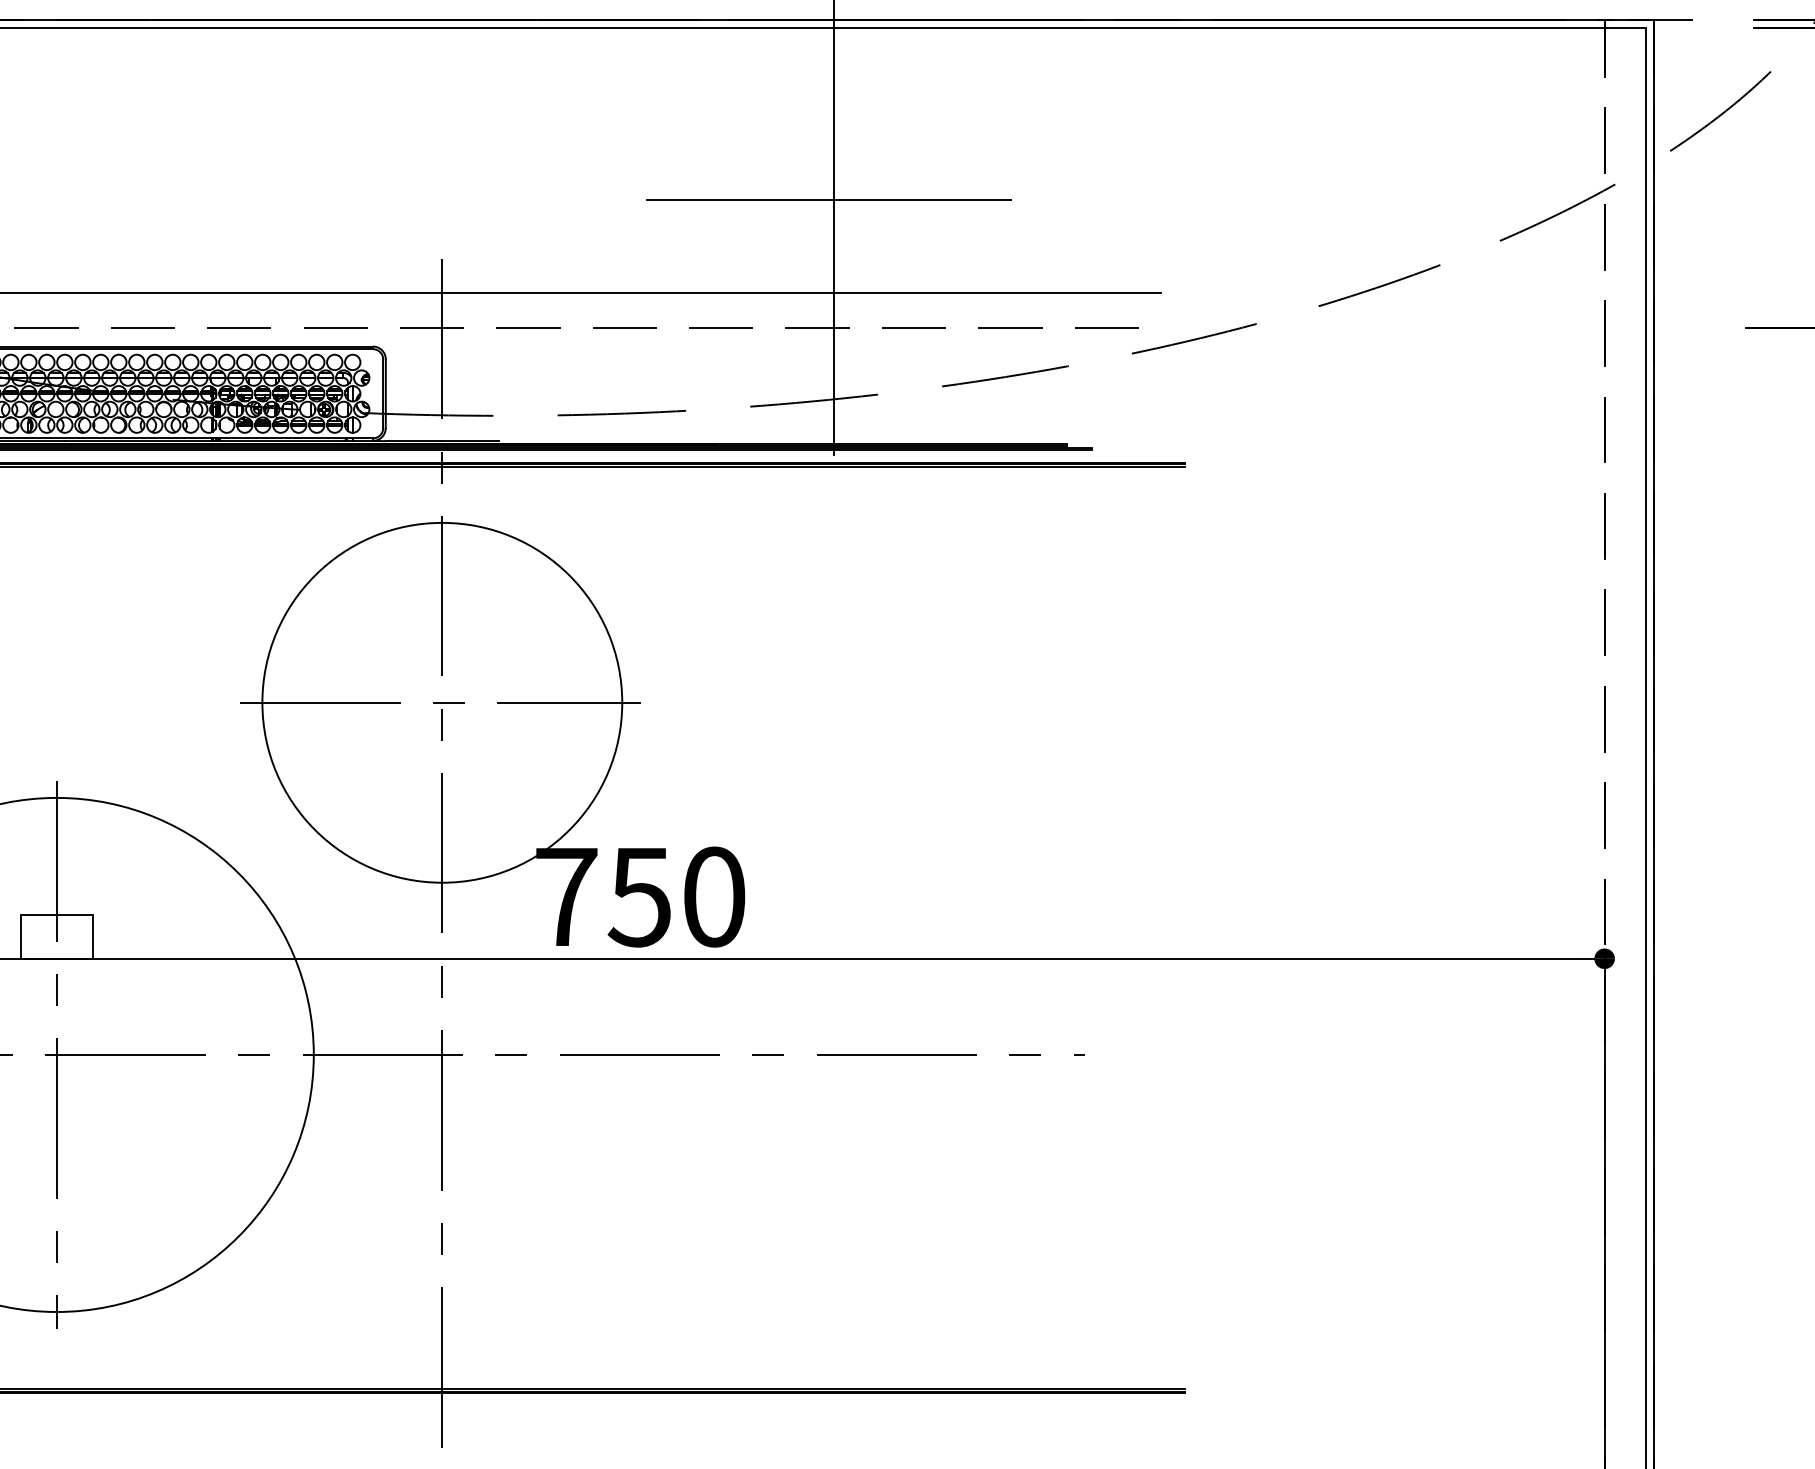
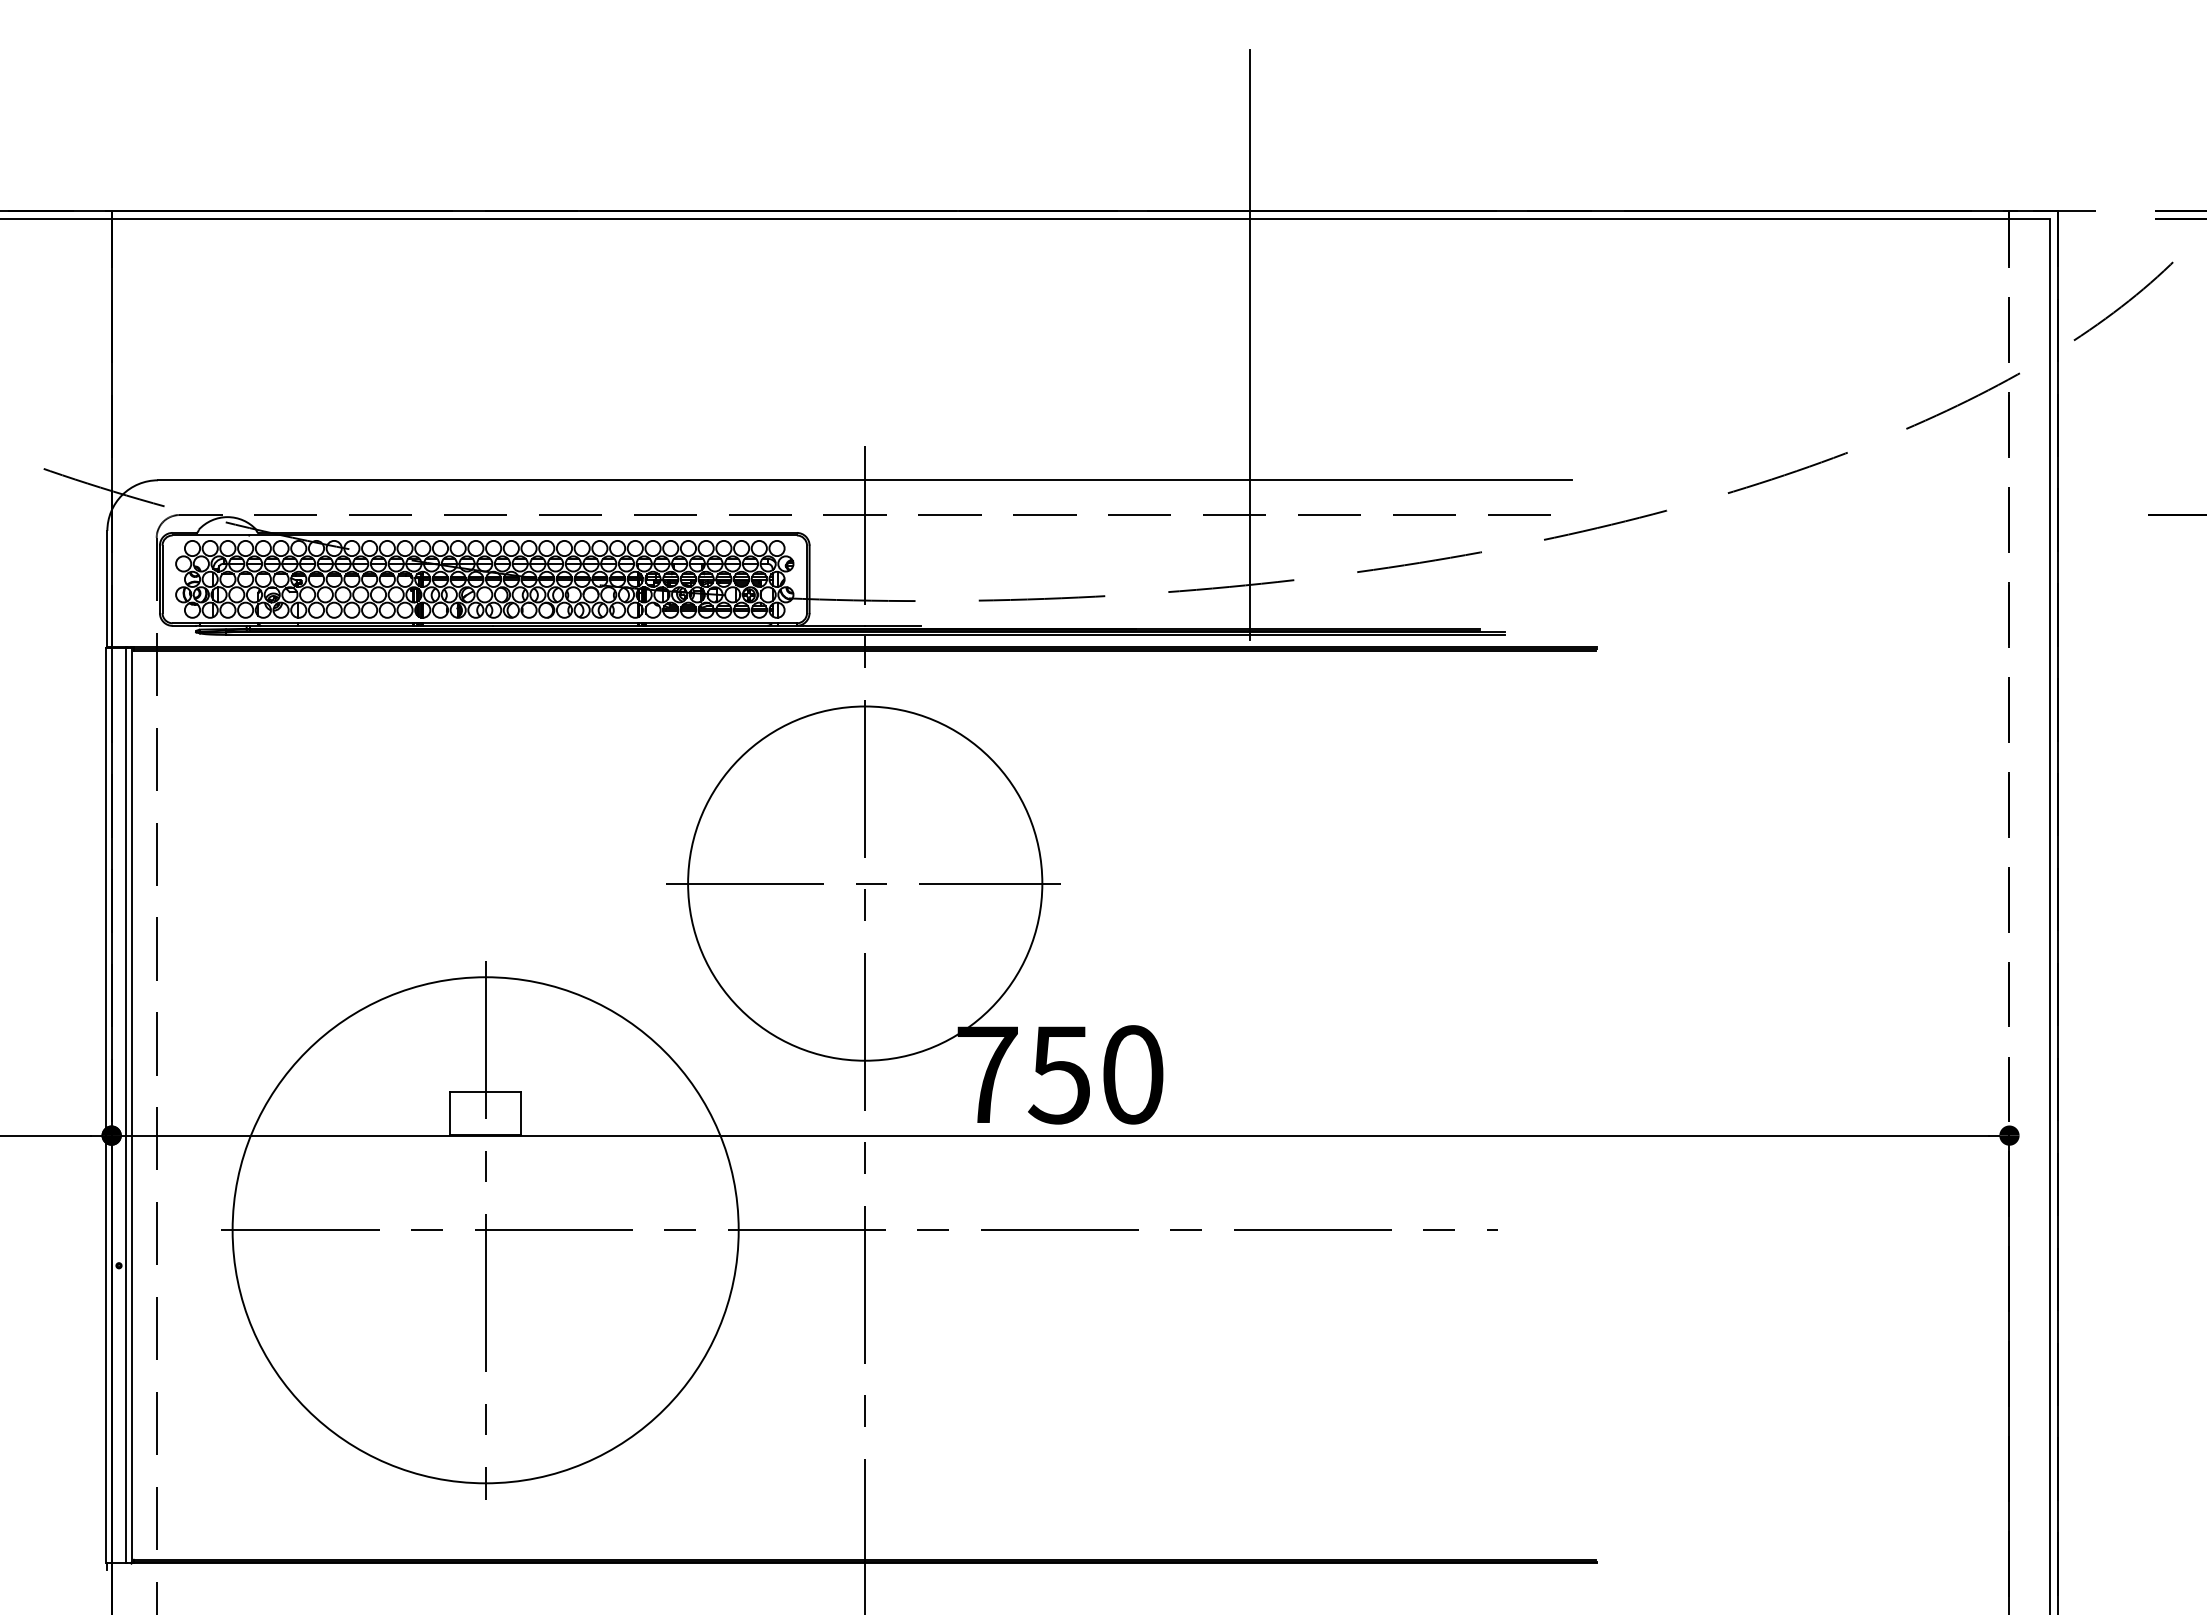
line: (828, 199) -> (1245, 388), removed

